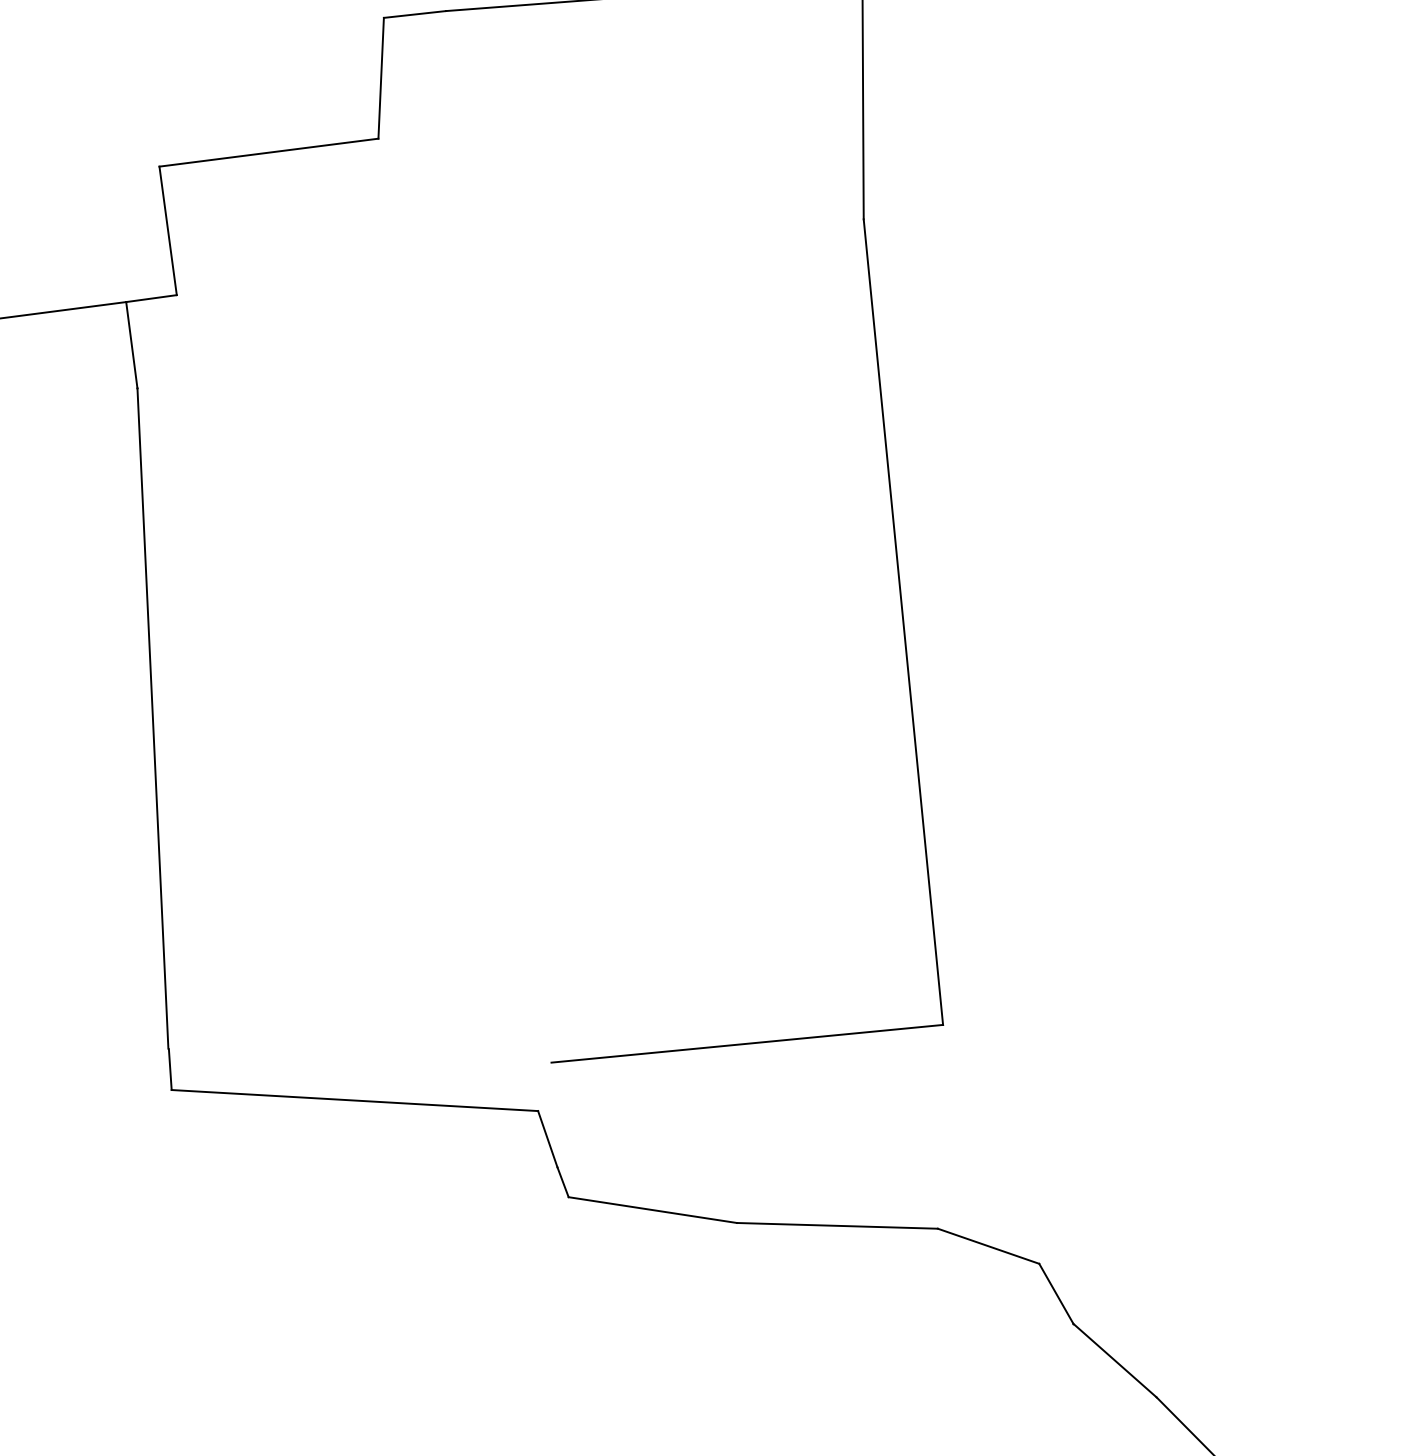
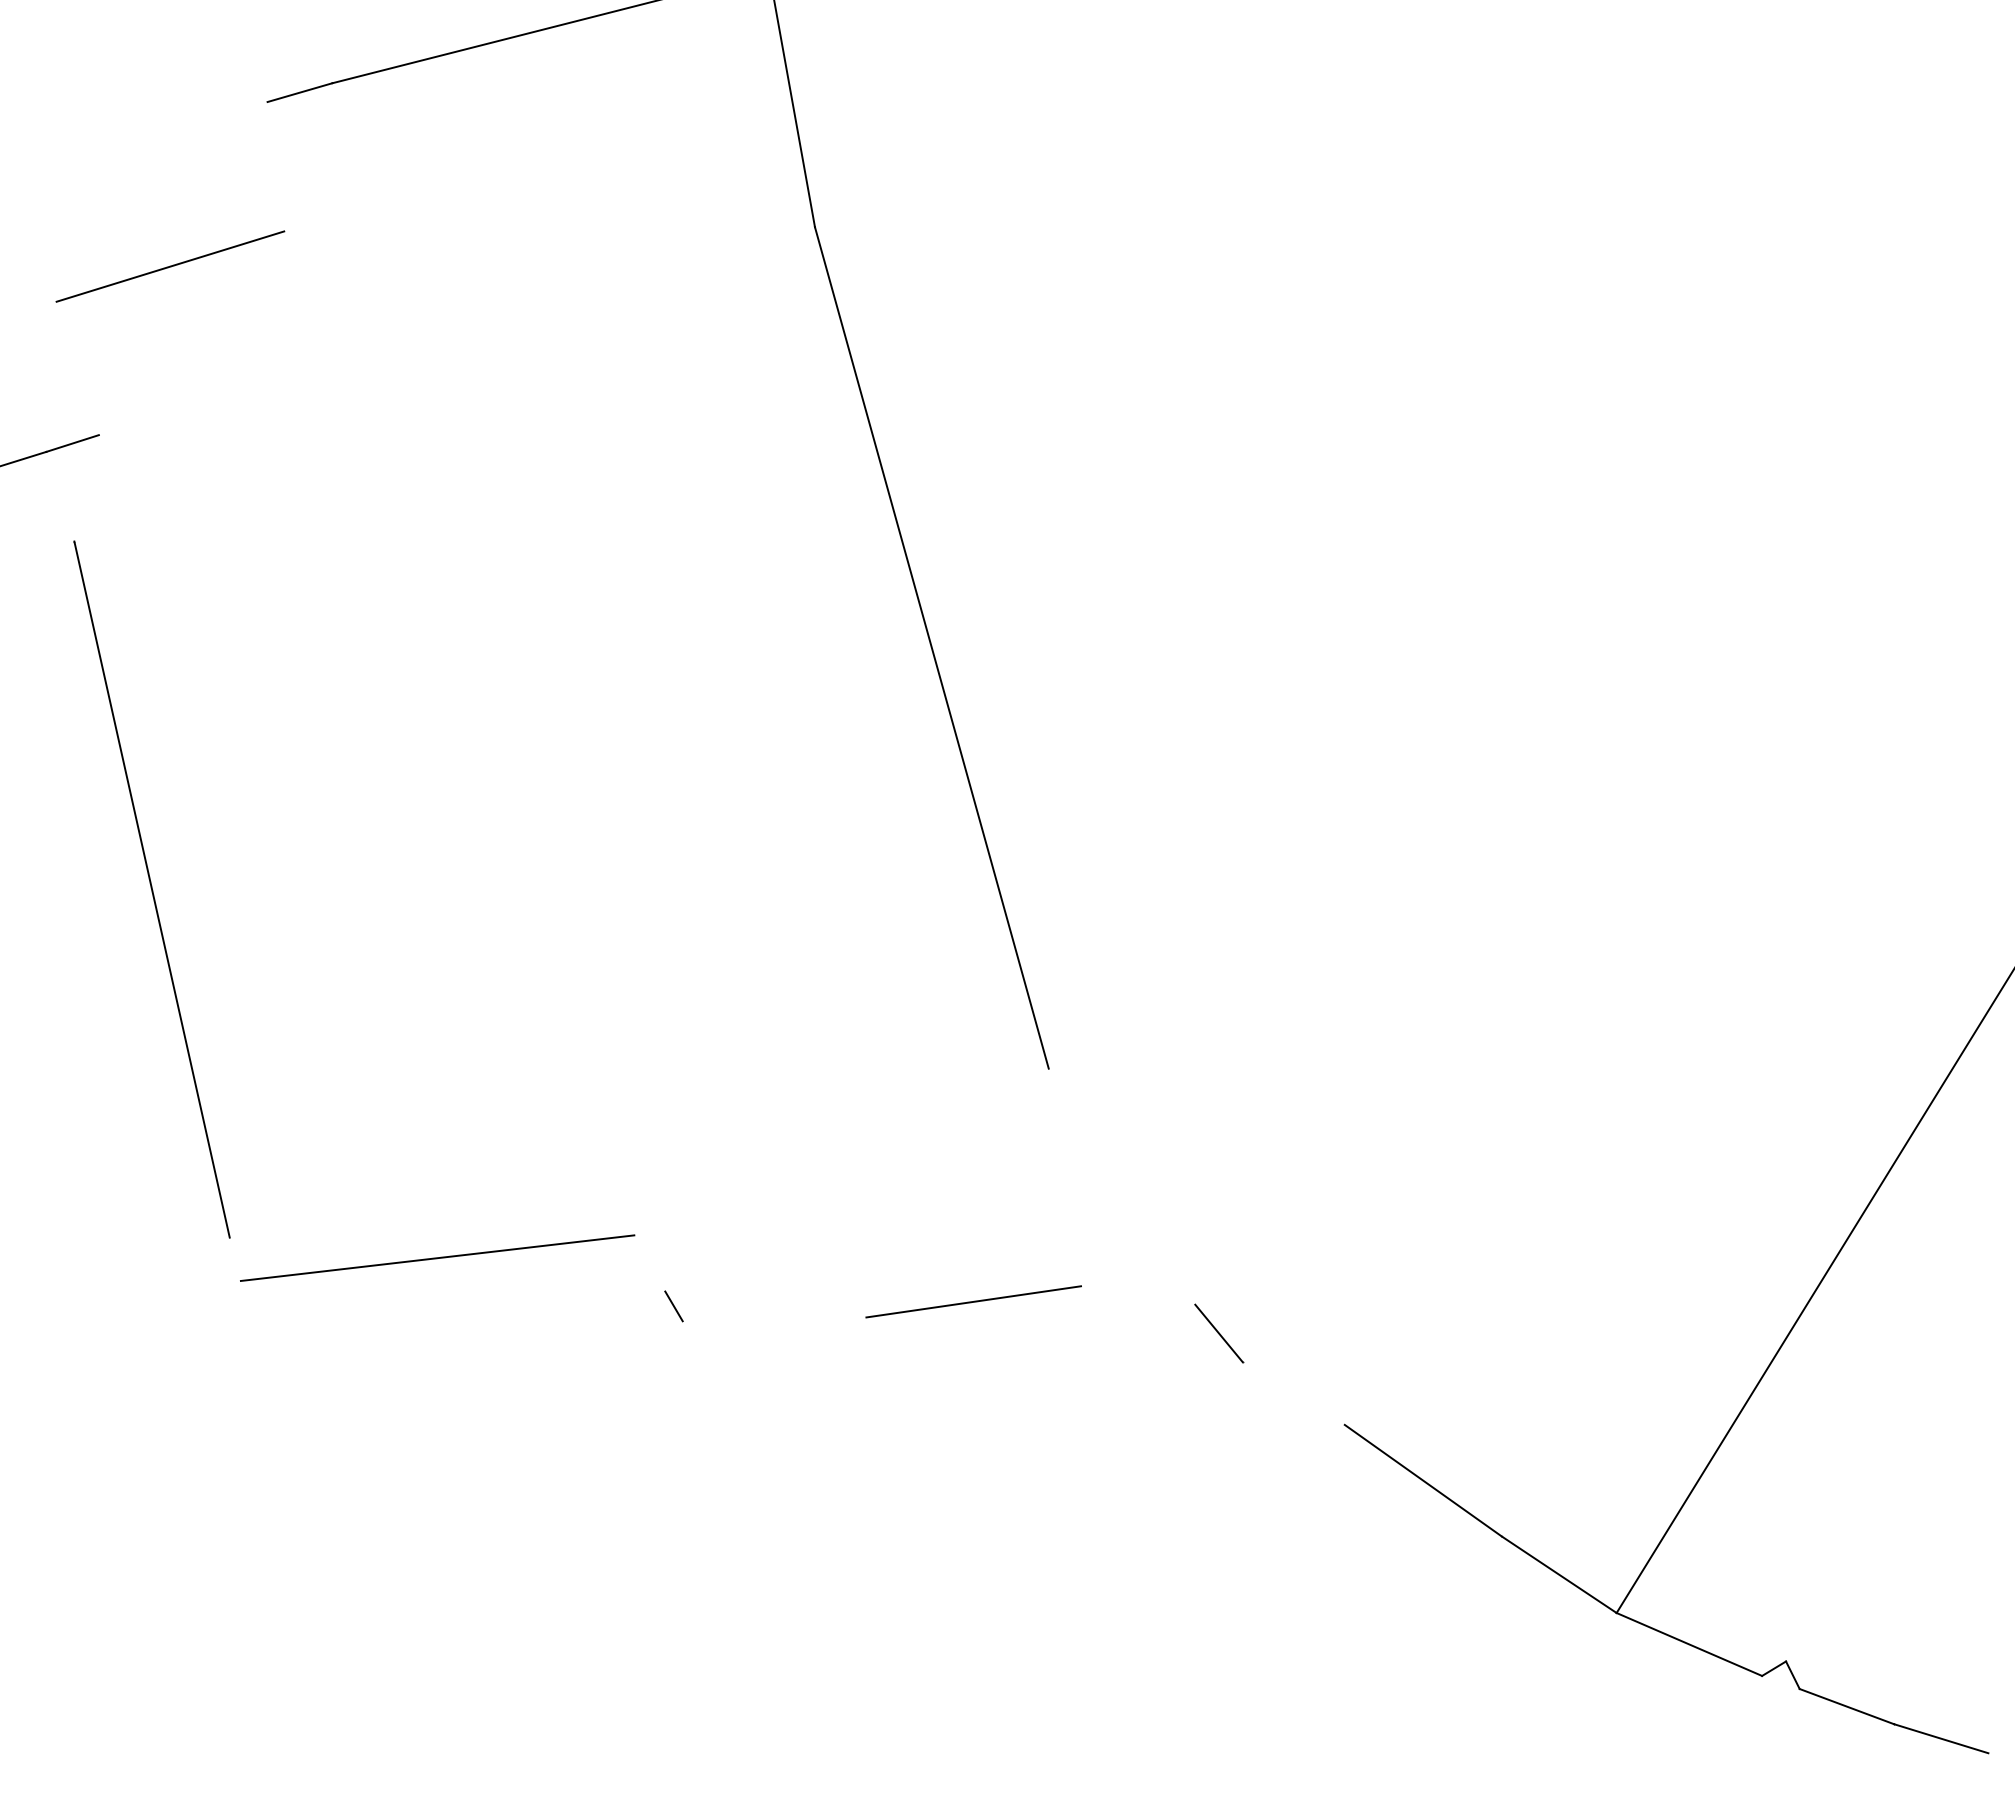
line: (380, 78) -> (275, 166), removed
line: (167, 230) -> (77, 368), removed
line: (131, 345) -> (60, 496), removed
line: (746, 1043) -> (843, 1124), removed
line: (170, 1069) -> (235, 1259), removed
line: (547, 1139) -> (649, 1263), removed
line: (652, 1210) -> (774, 1319), removed
line: (988, 1246) -> (1138, 1295), removed
line: (1114, 1360) -> (1293, 1393), removed

